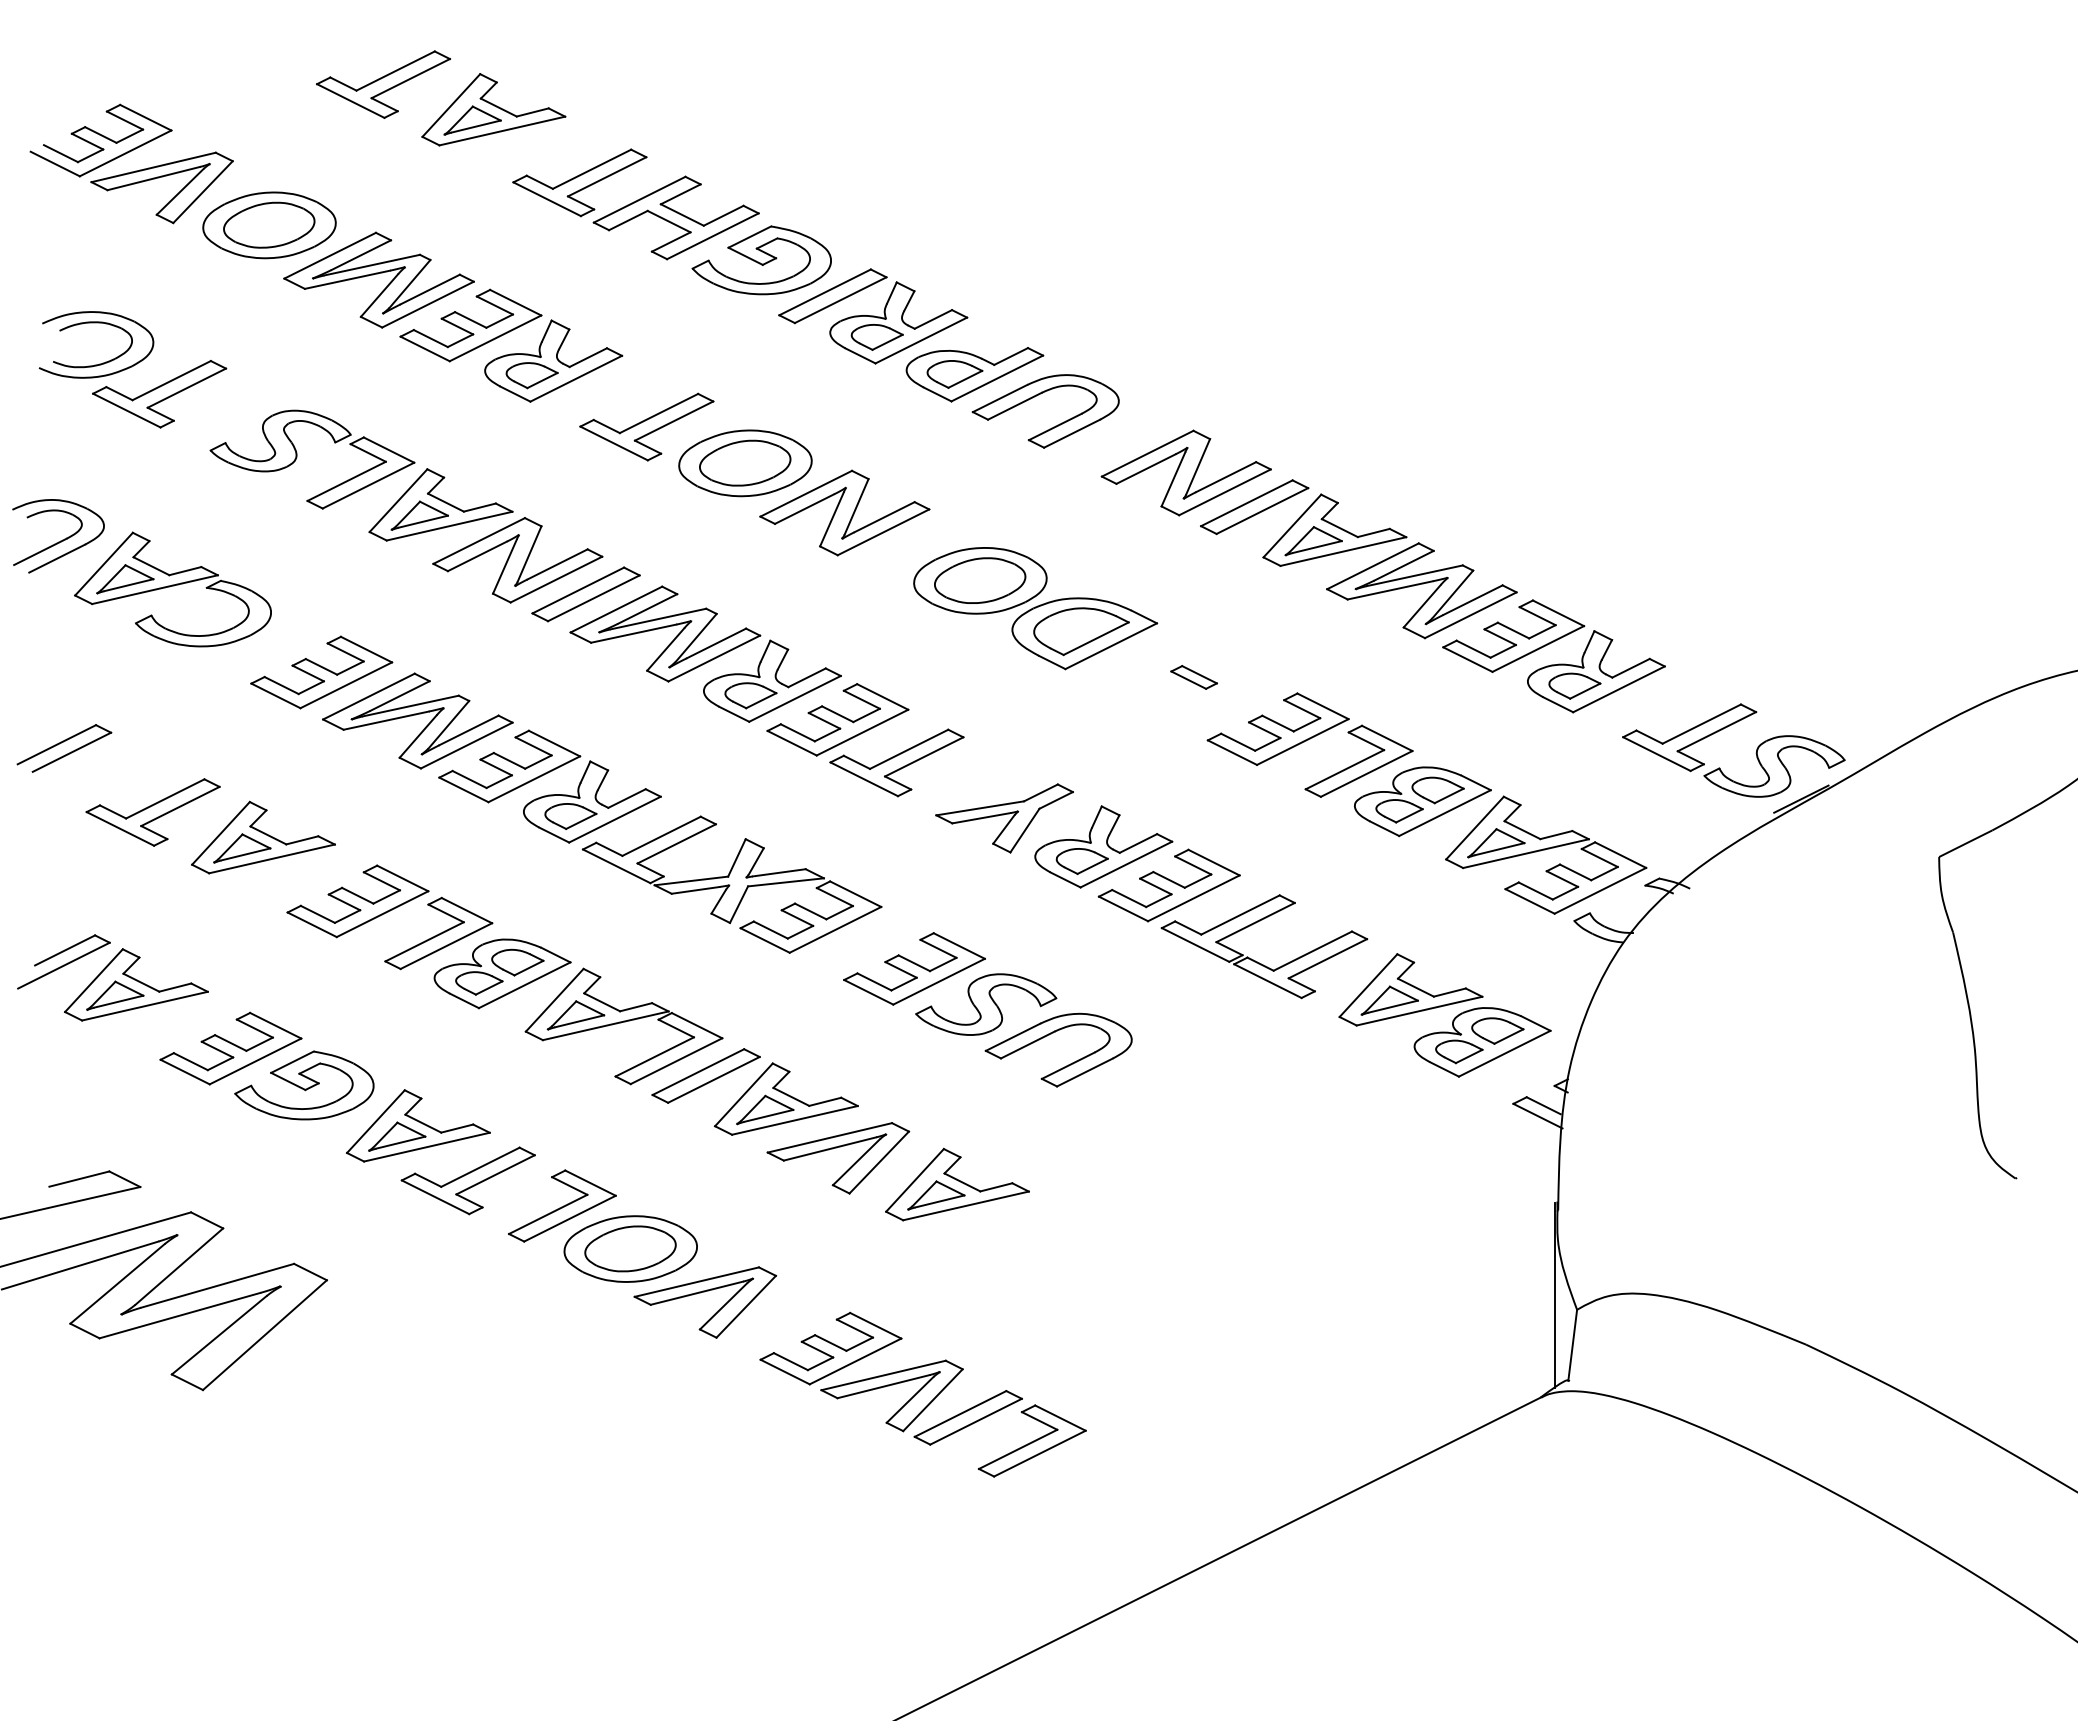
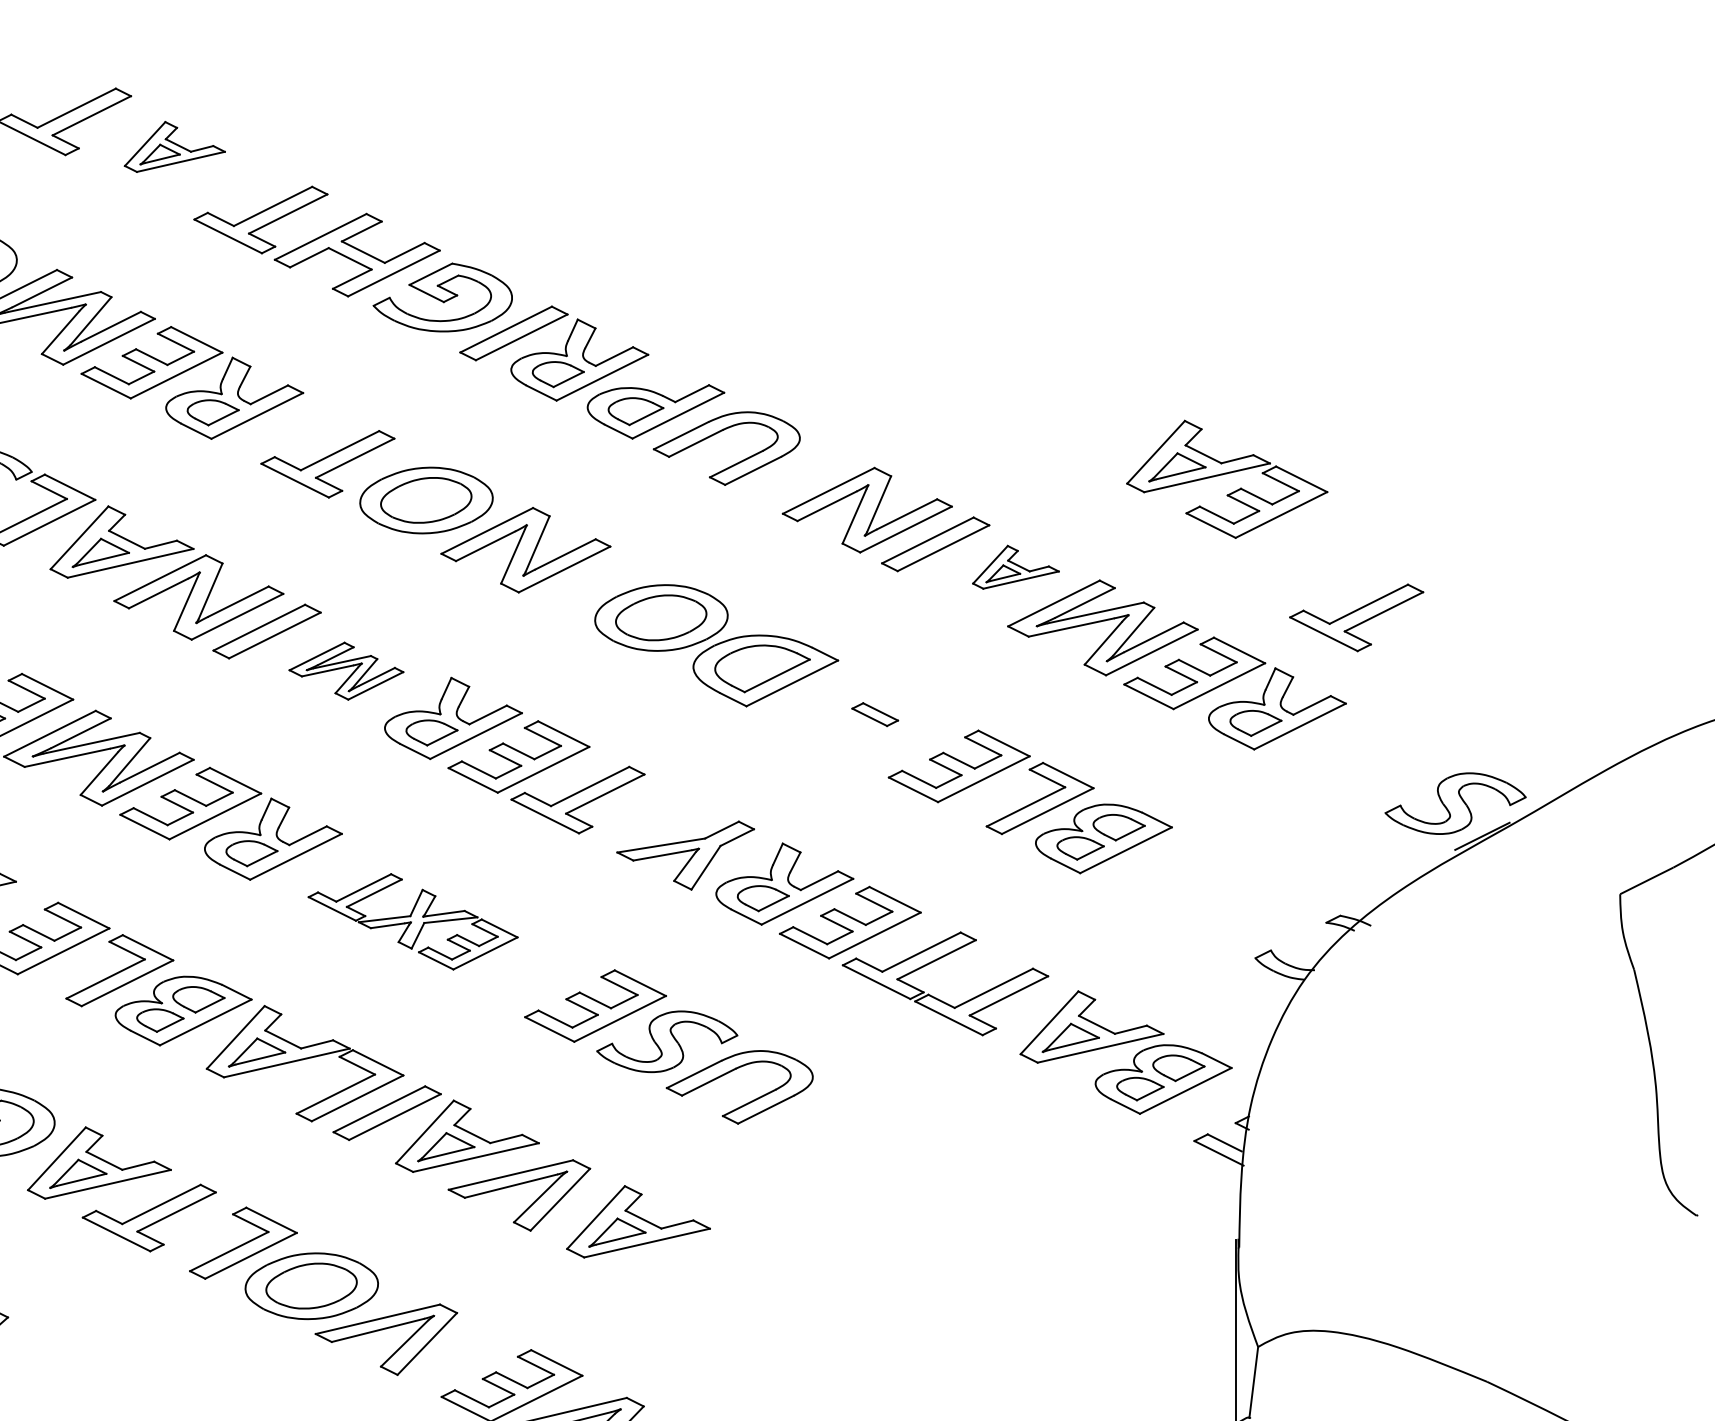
part: (493, 109) -> (174, 146), size x0.7
part: (1334, 529) -> (1015, 566), size x0.6
part: (665, 633) -> (346, 670), size x0.6
part: (1689, 737) -> (1356, 617), moved
part: (1546, 854) -> (1227, 478), moved
part: (731, 884) -> (412, 921), size x0.7

